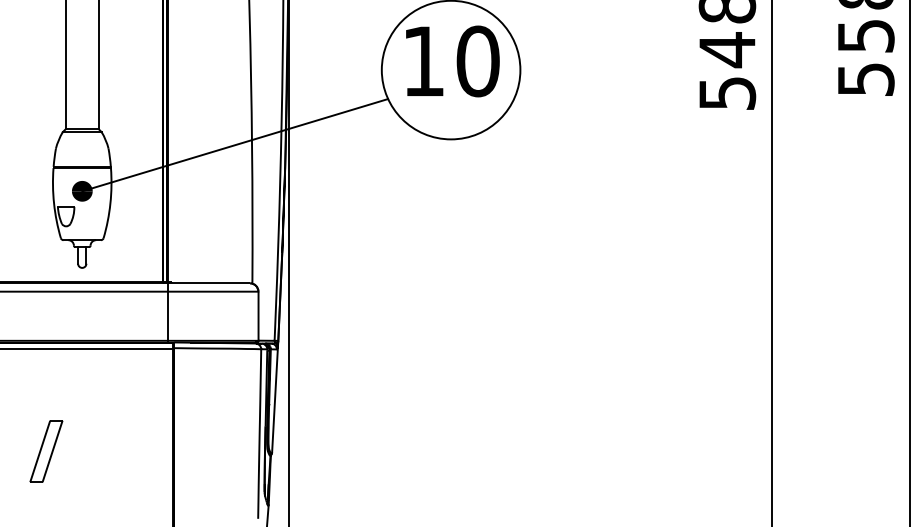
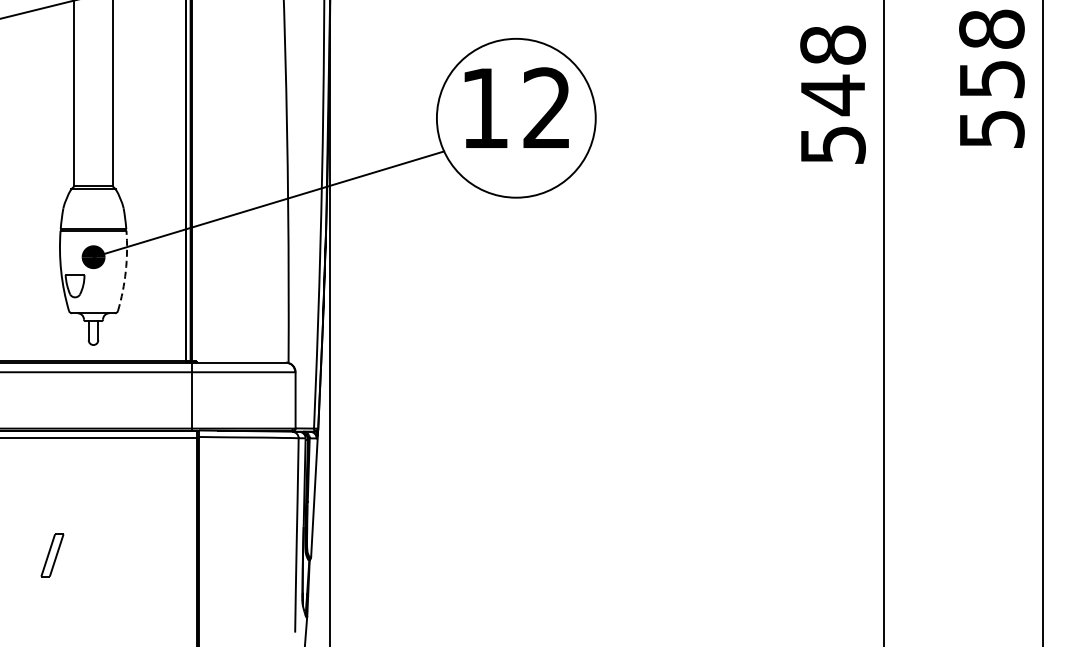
text: (478, 61) -> (547, 108), 10 -> 12
arc: (110, 203) -> (125, 271), solid -> dashed
part: (46, 451) -> (52, 555), size x0.6

